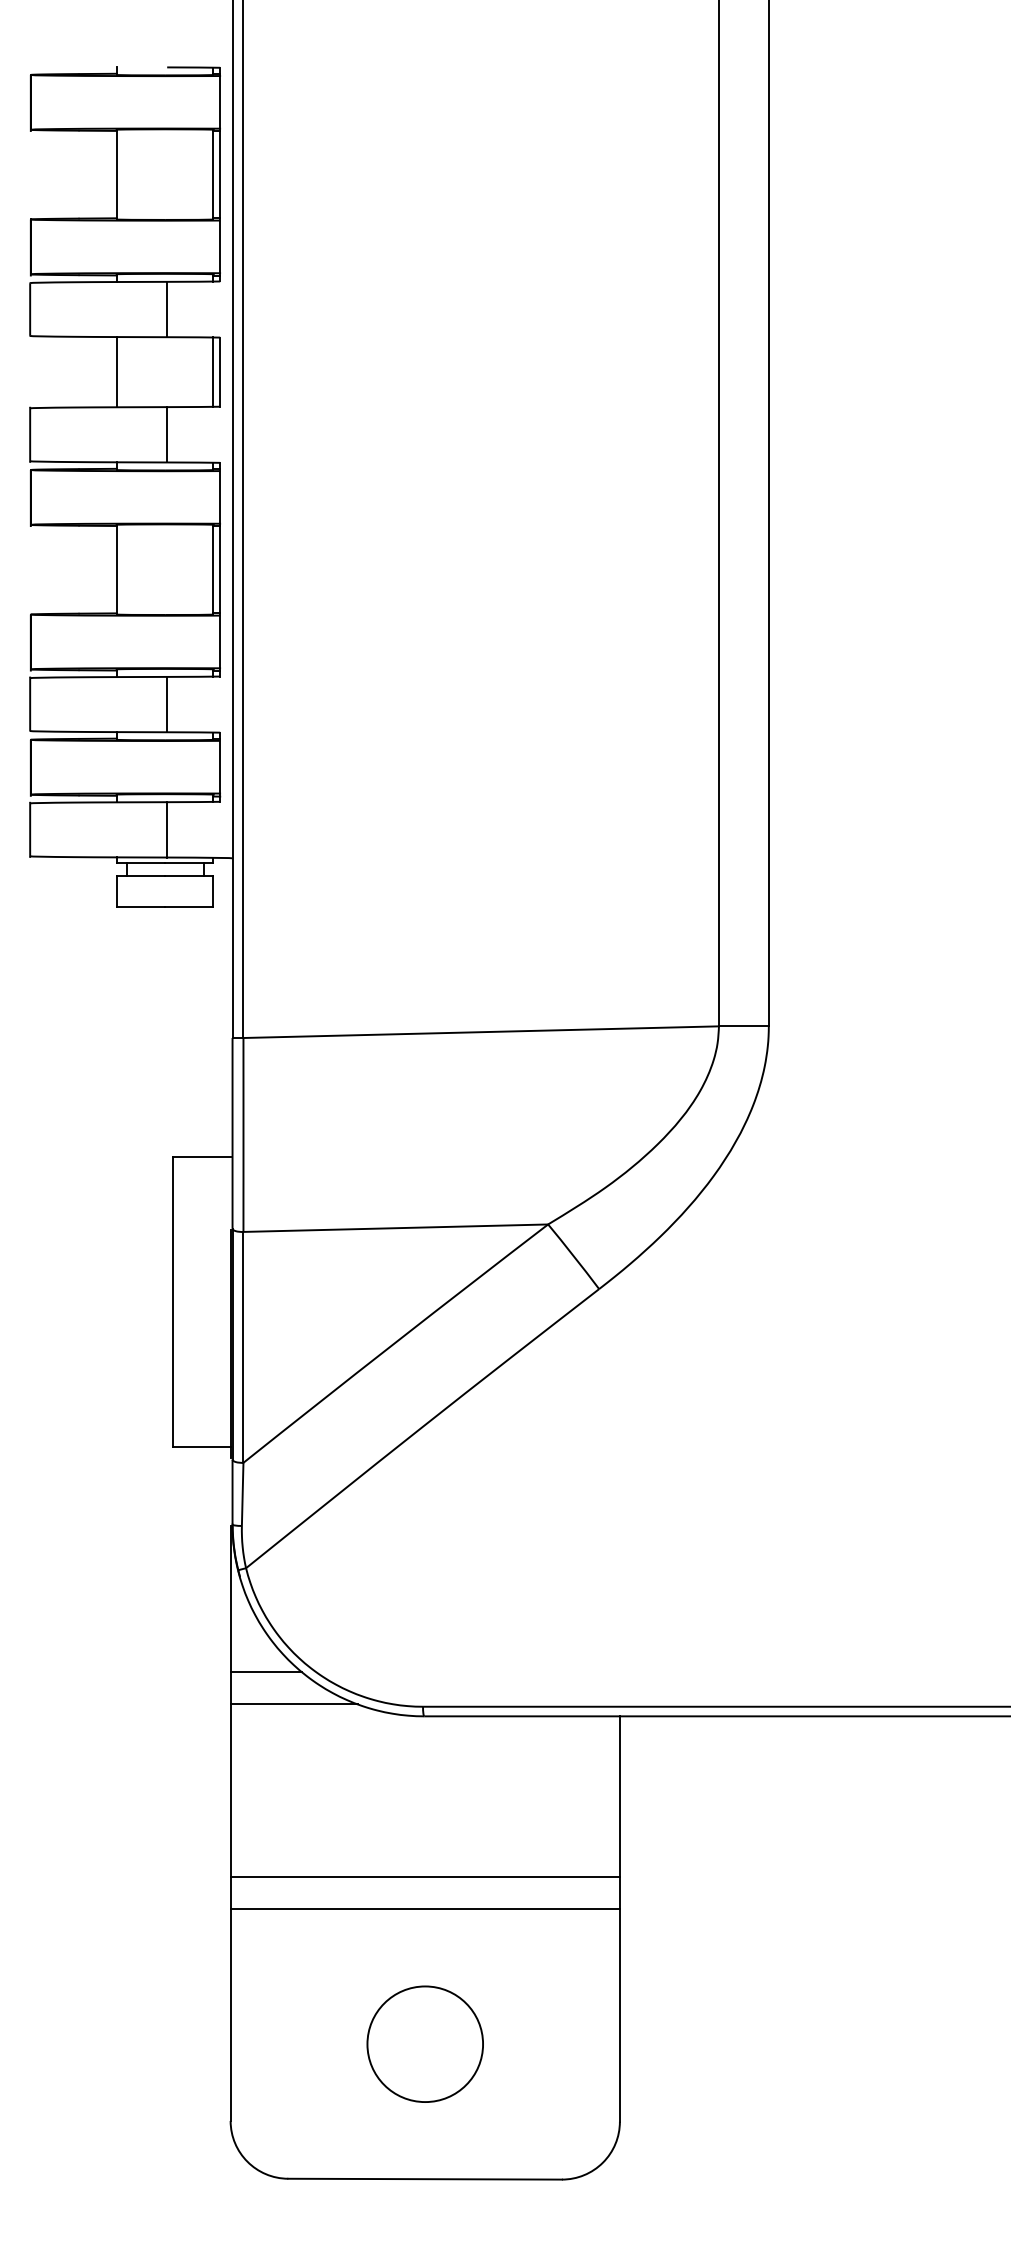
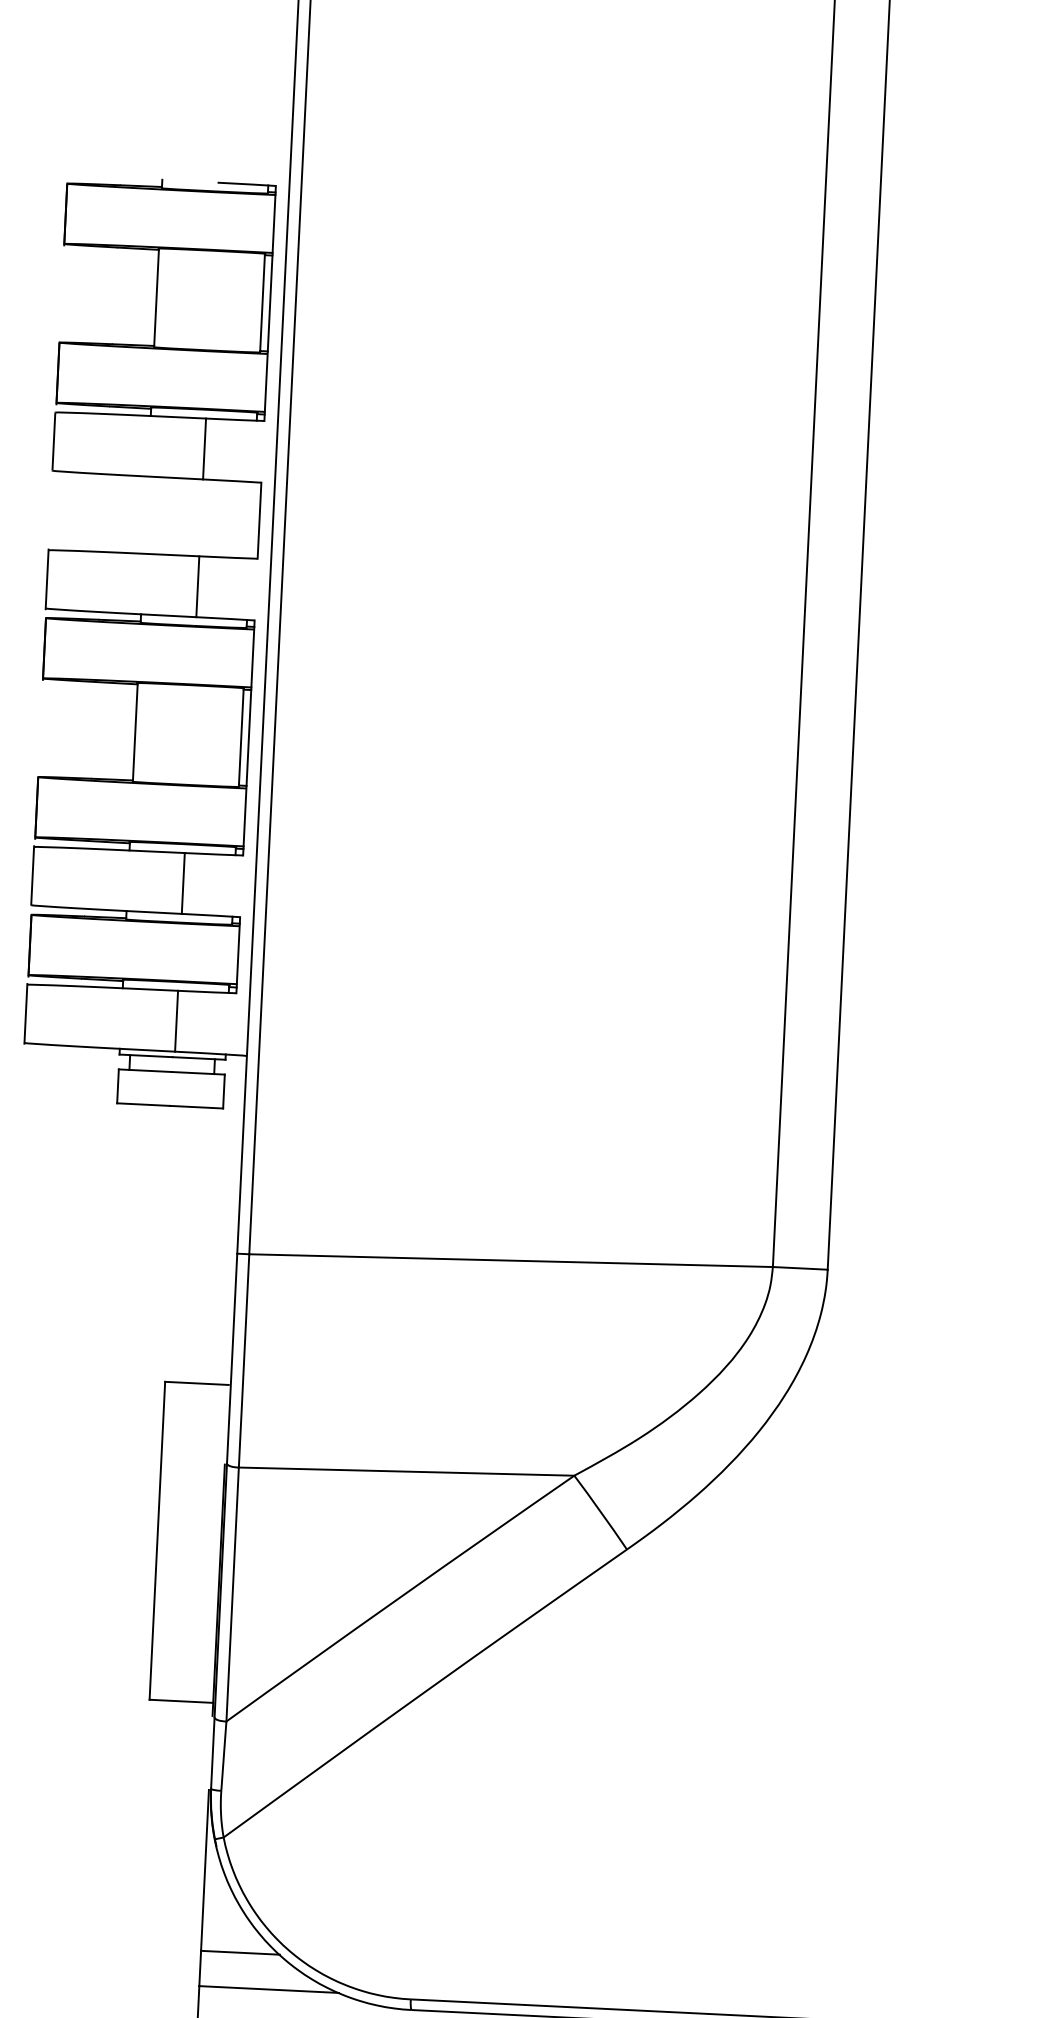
line: (213, 371) -> (252, 519), removed
line: (116, 372) -> (145, 515), removed

